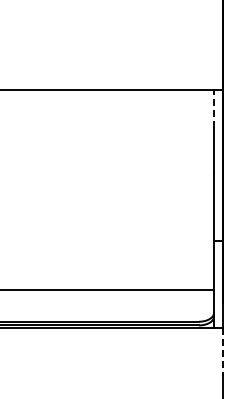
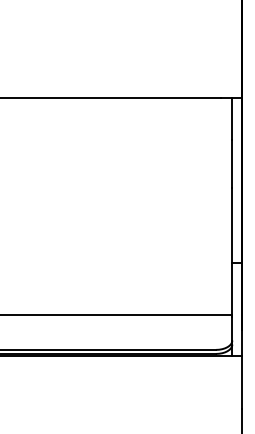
line: (213, 108) -> (231, 118), dashed -> solid
line: (223, 352) -> (242, 383), dashed -> solid

